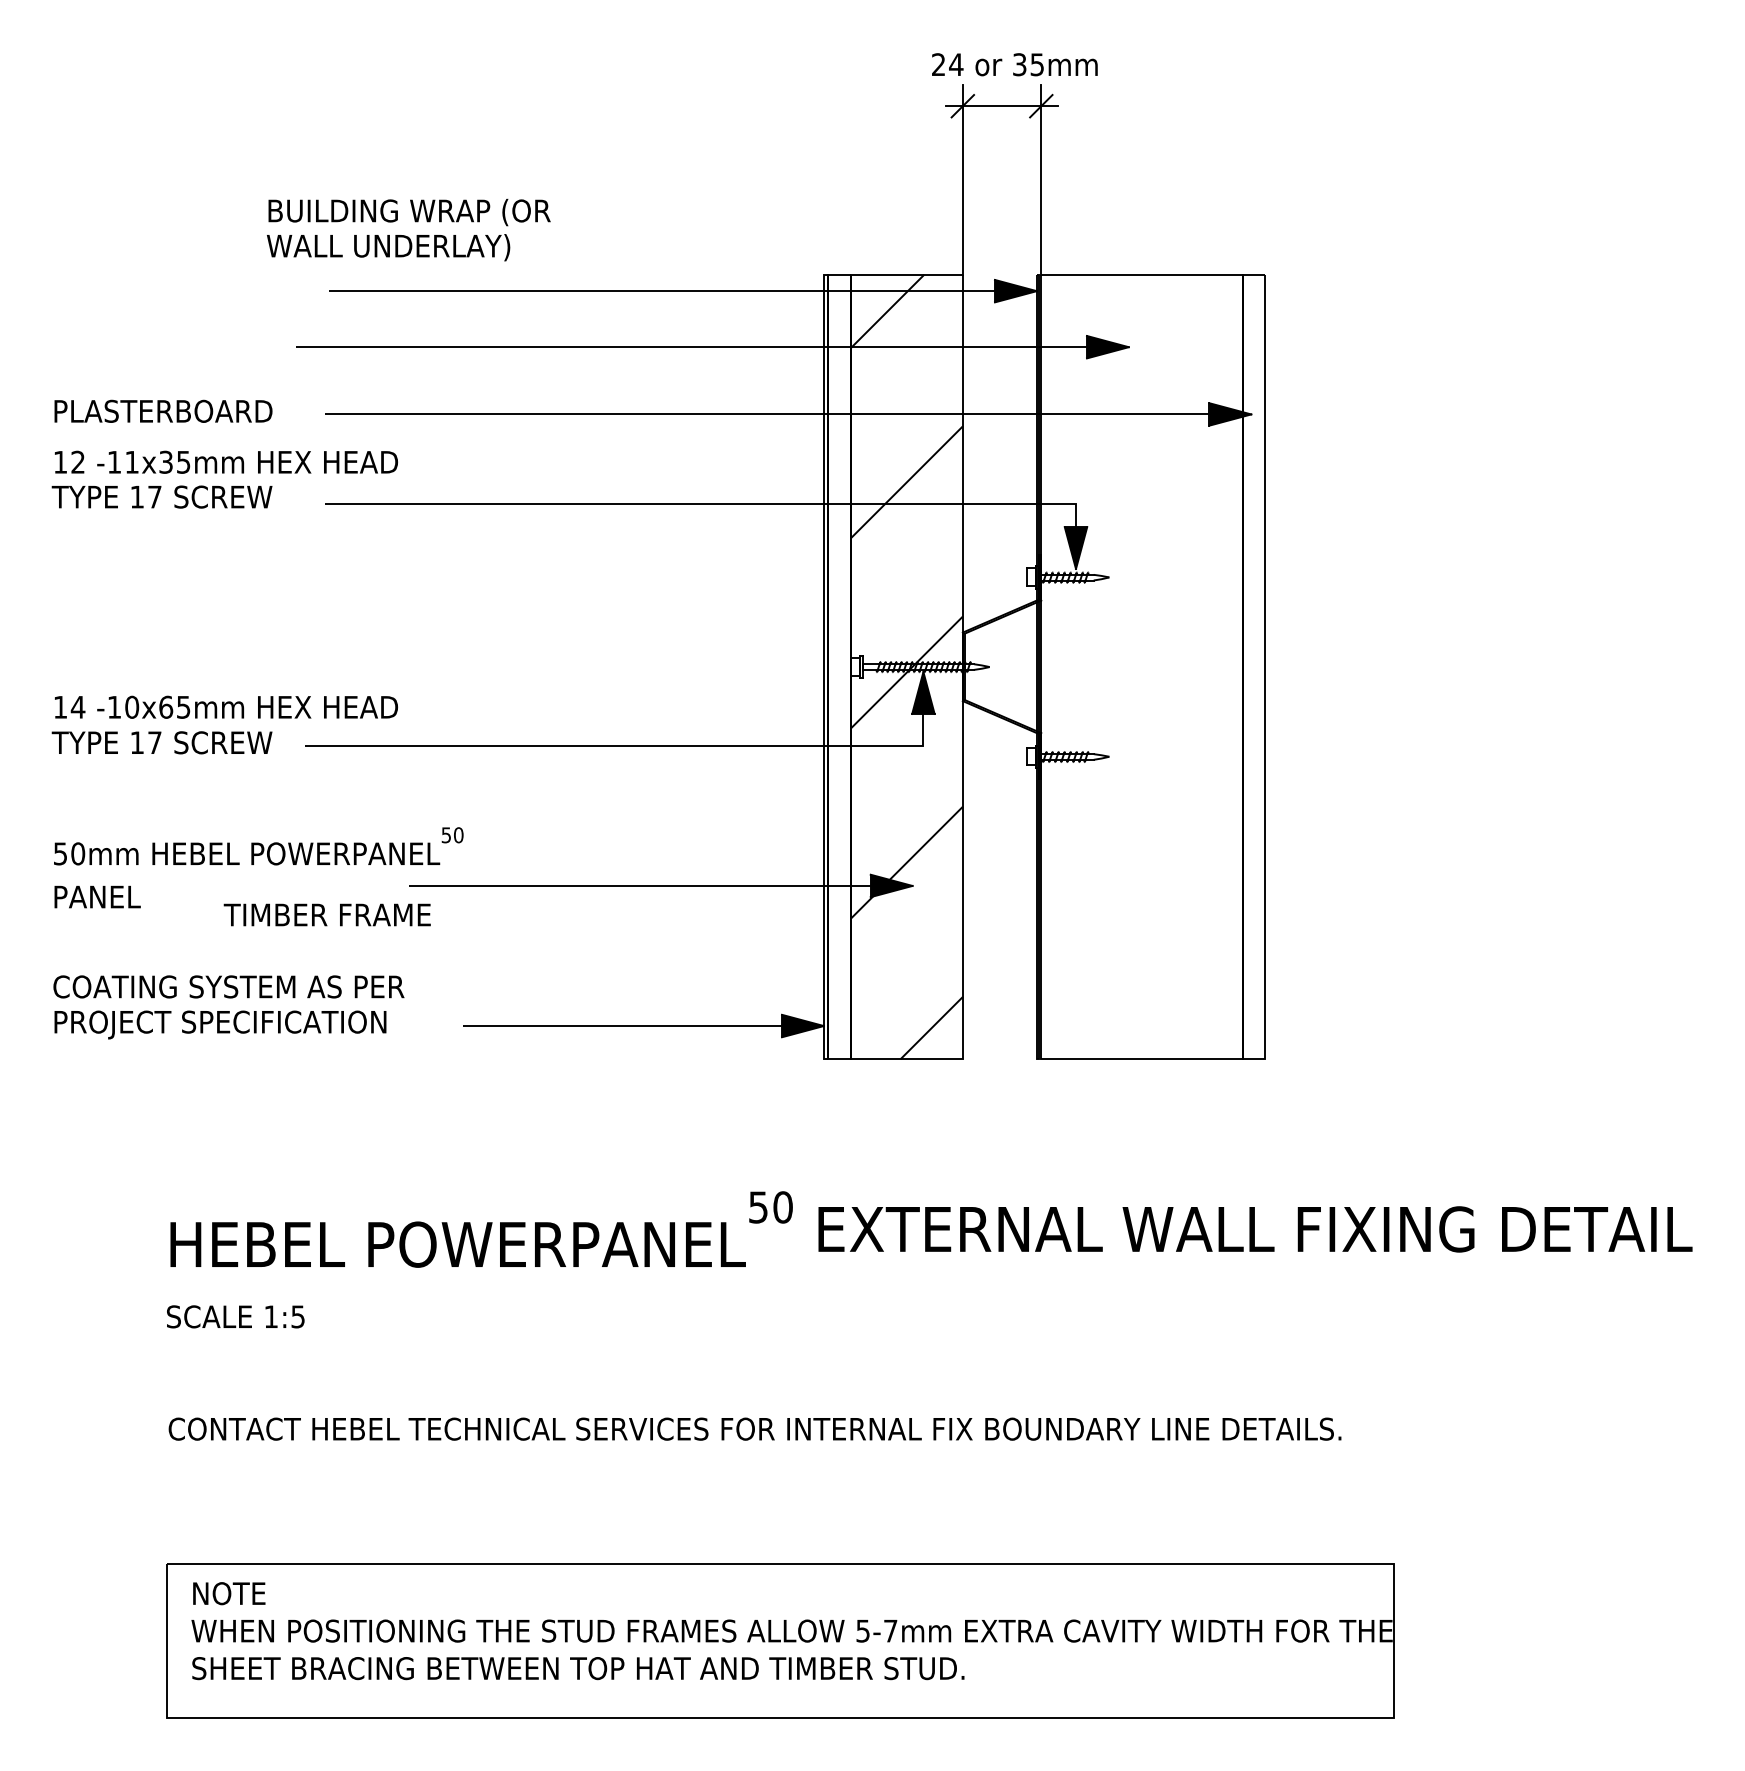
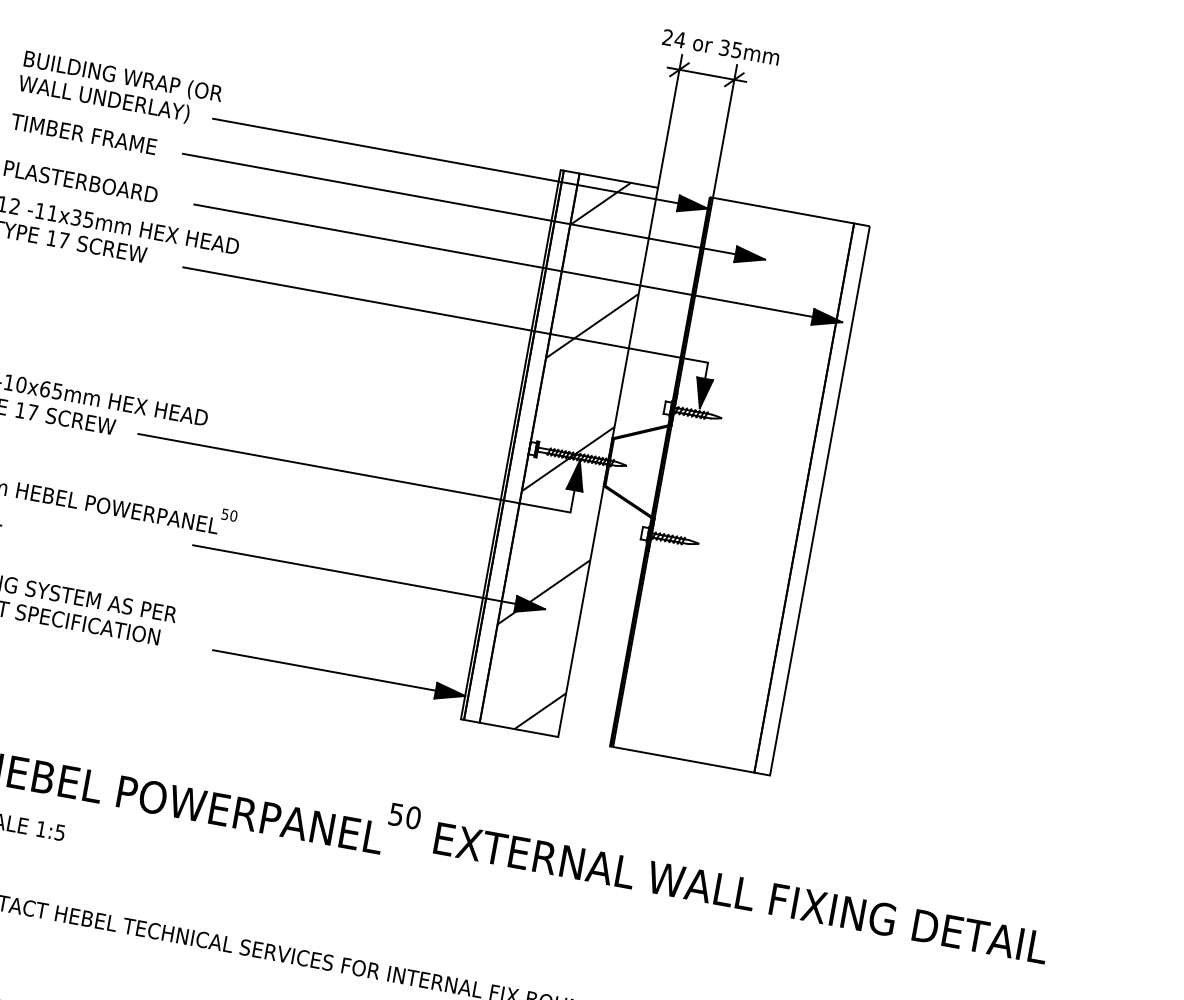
text: (408, 229) -> (120, 89), moved
text: (326, 914) -> (83, 133), moved

